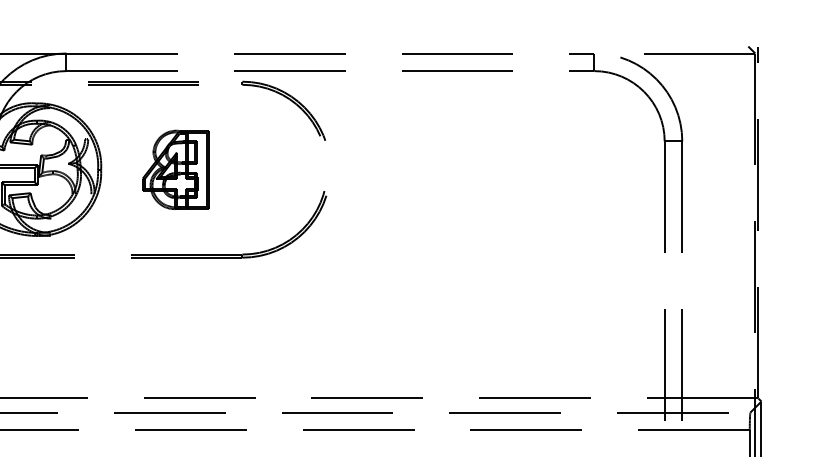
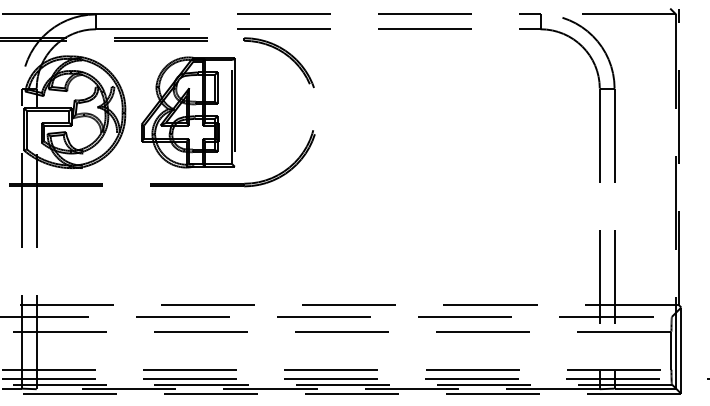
part: (176, 169) -> (188, 112), size x1.67

